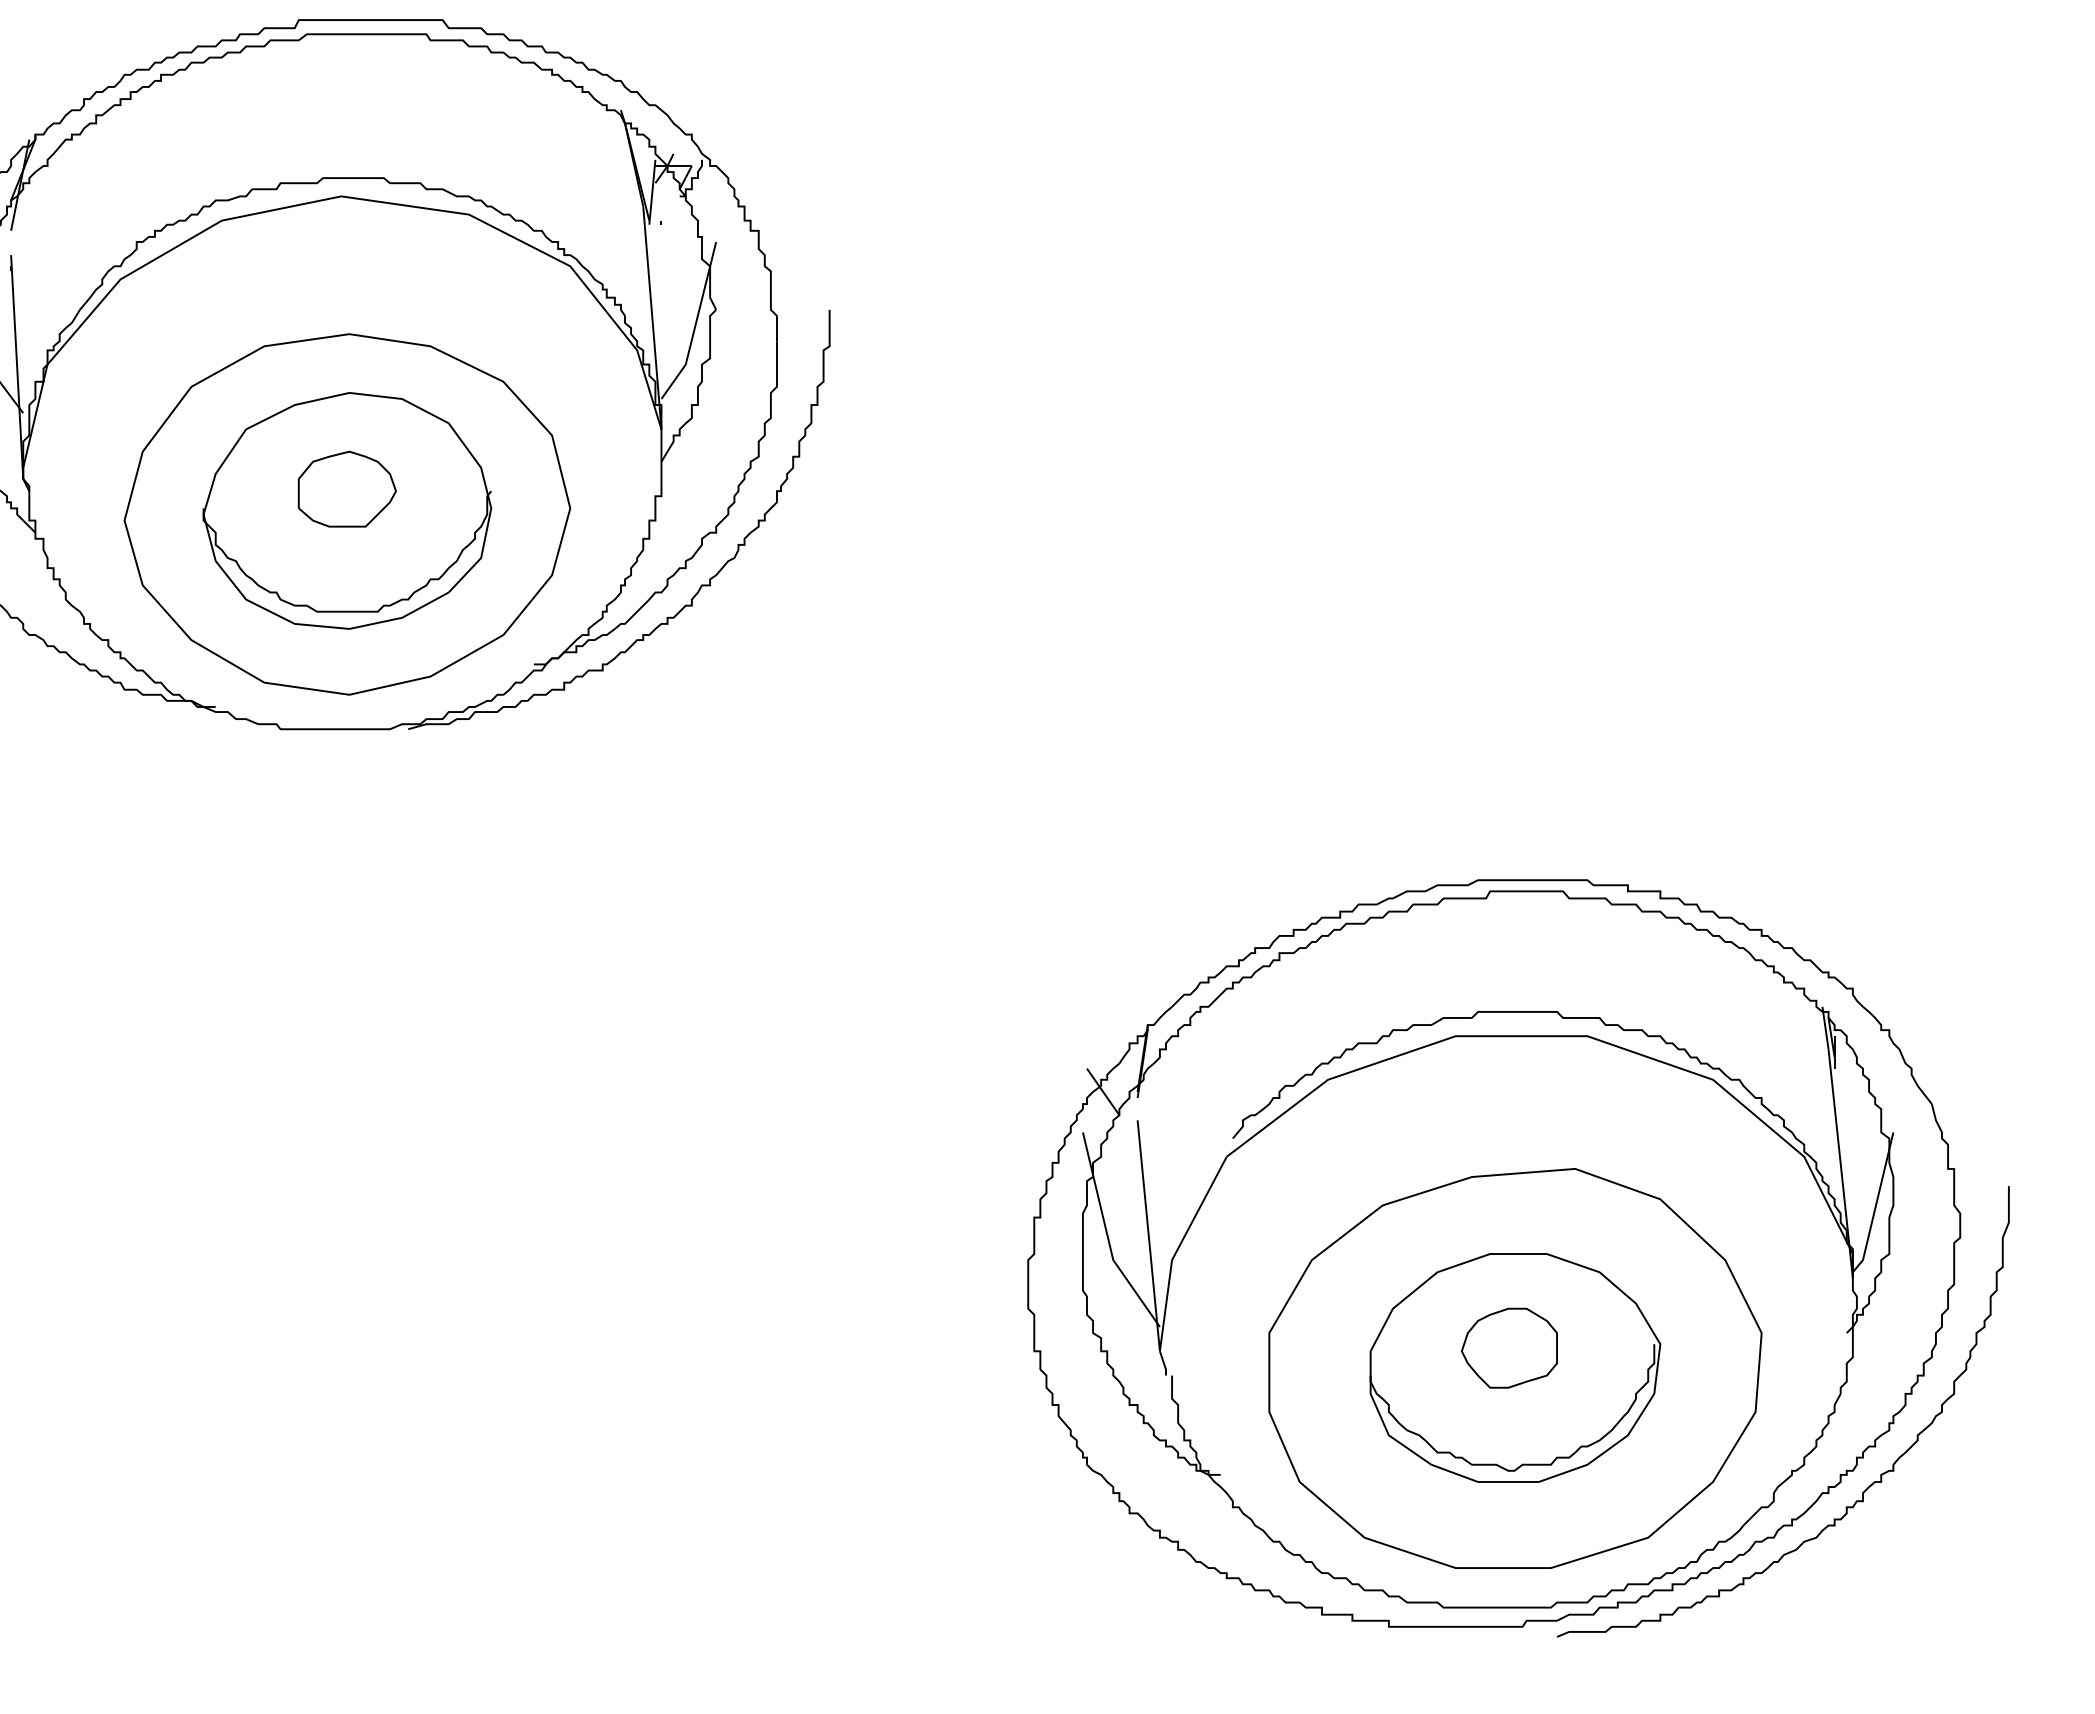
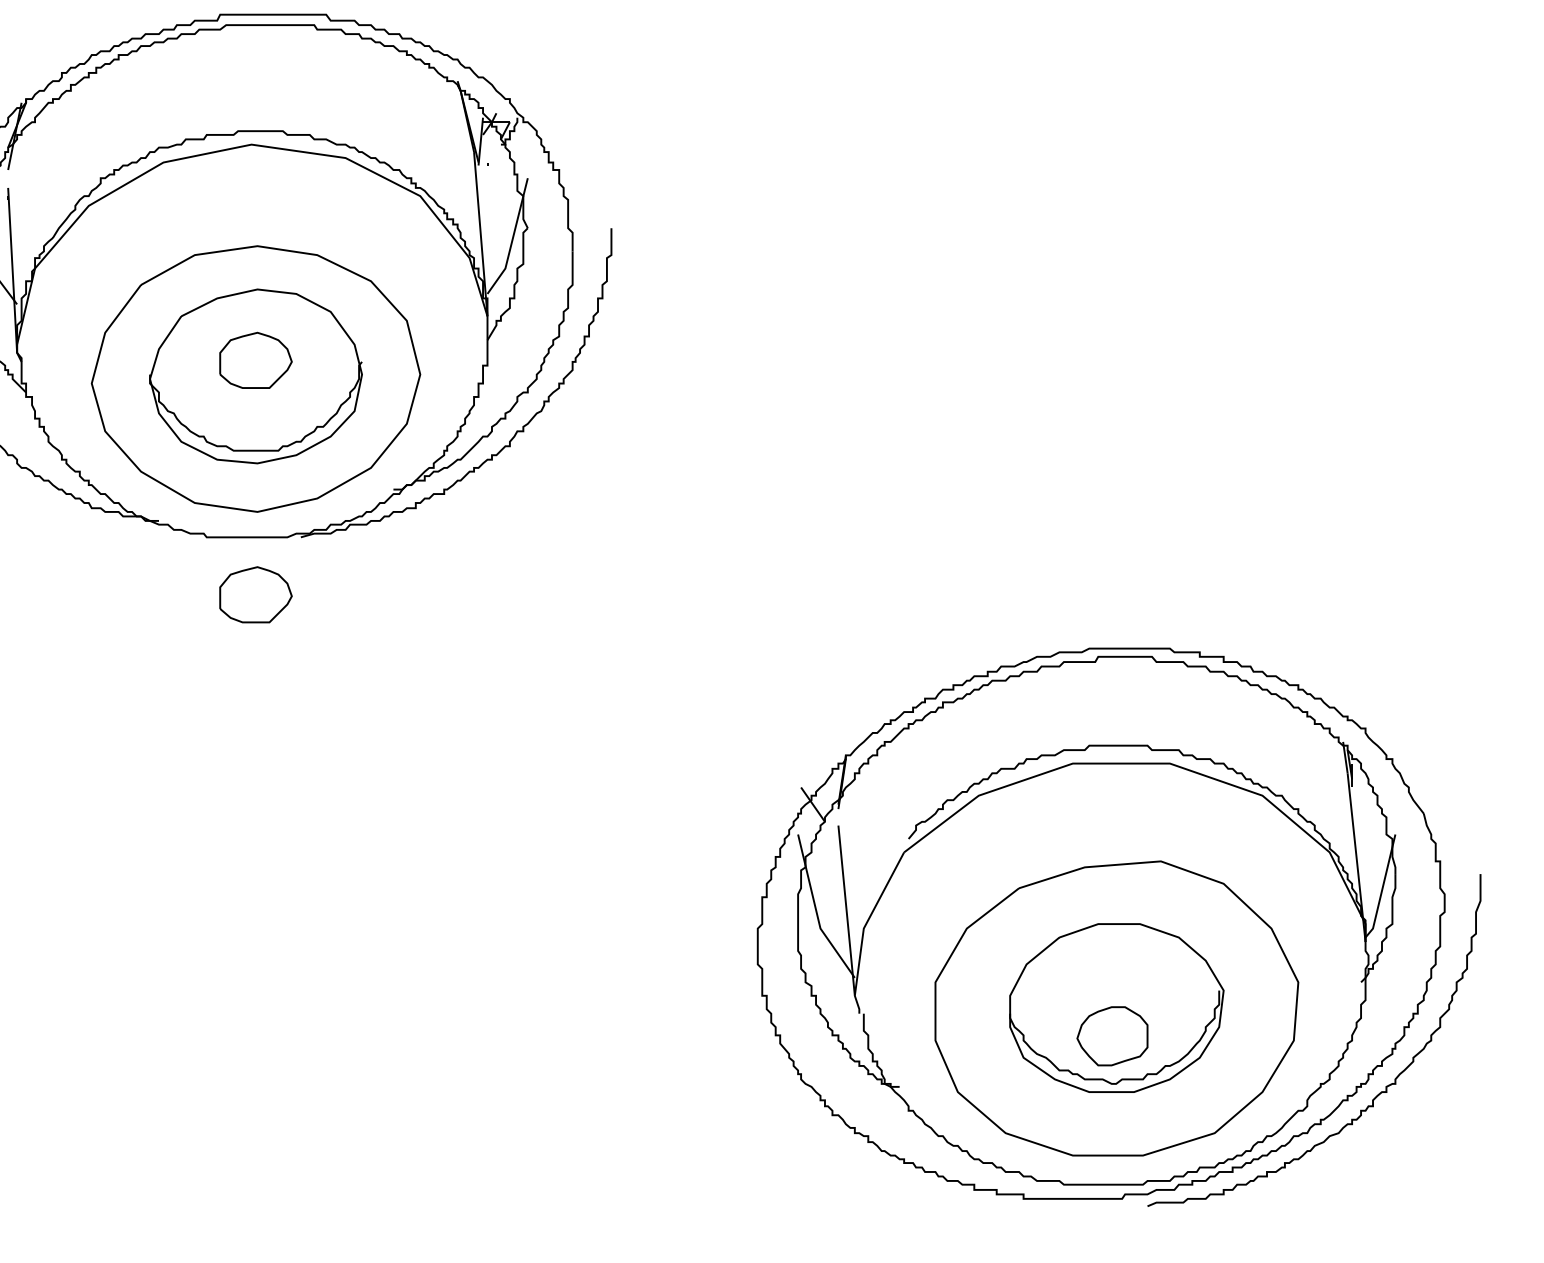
part: (346, 806) -> (255, 594), added
part: (1509, 1347) -> (1112, 1035), moved

